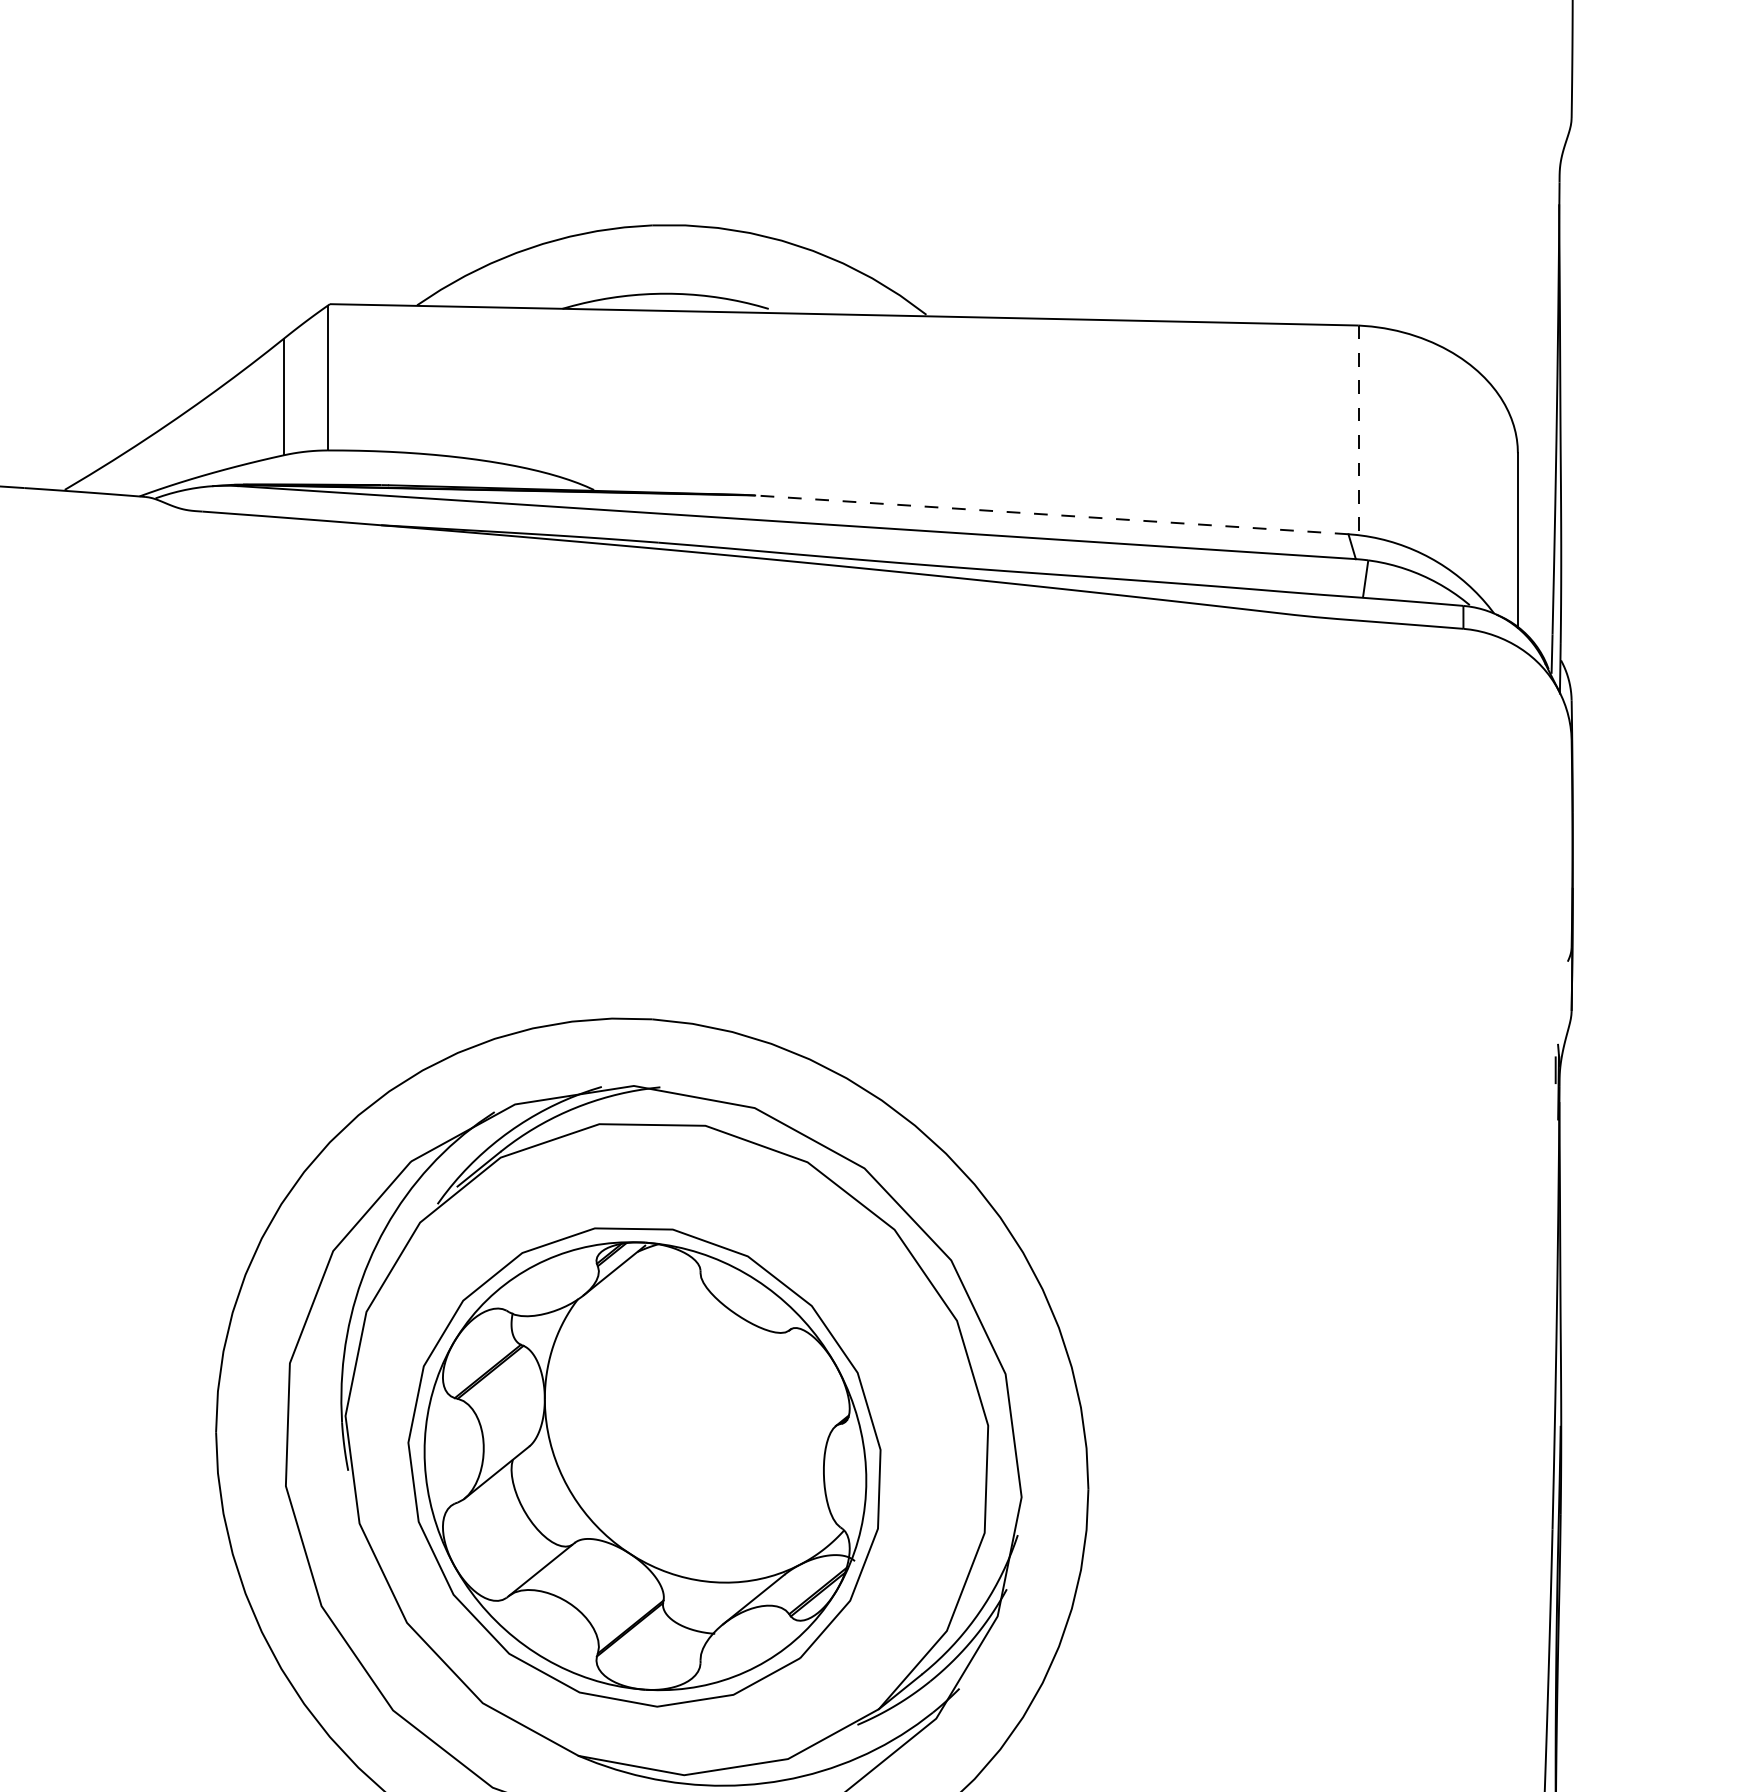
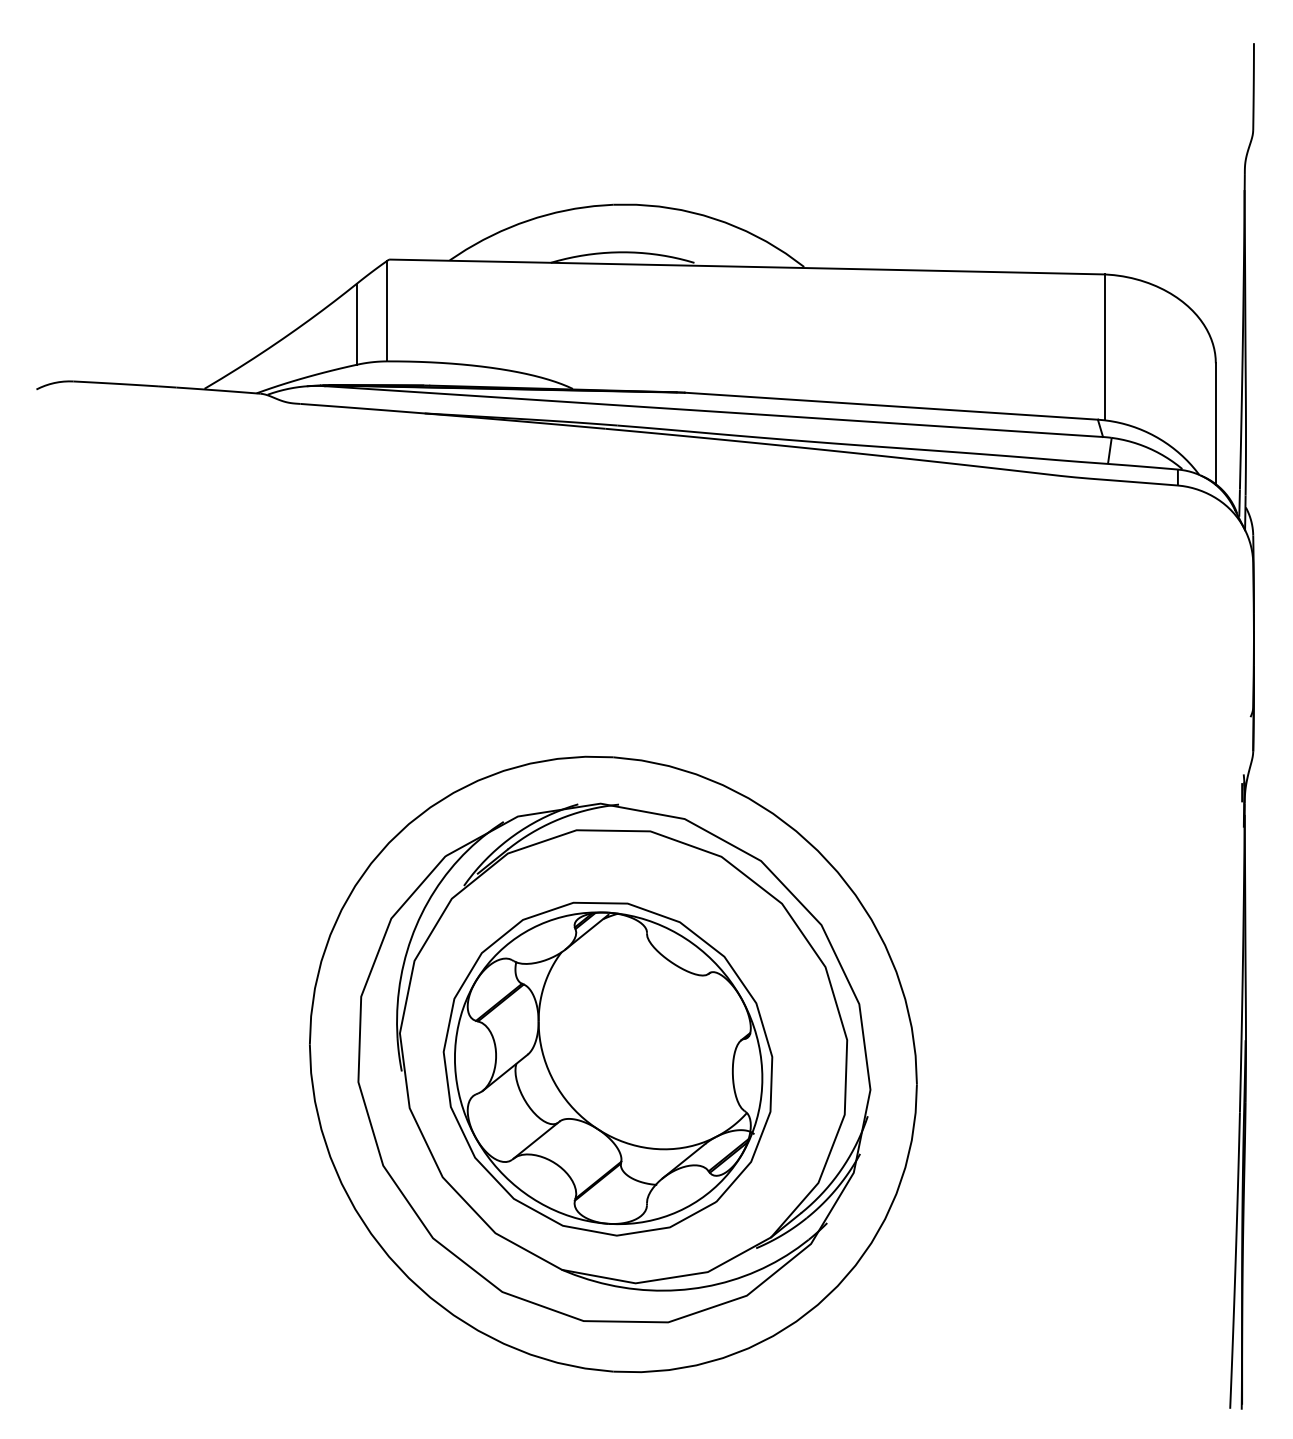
line: (1359, 430) -> (1105, 347), dashed -> solid
line: (1051, 515) -> (891, 406), dashed -> solid

